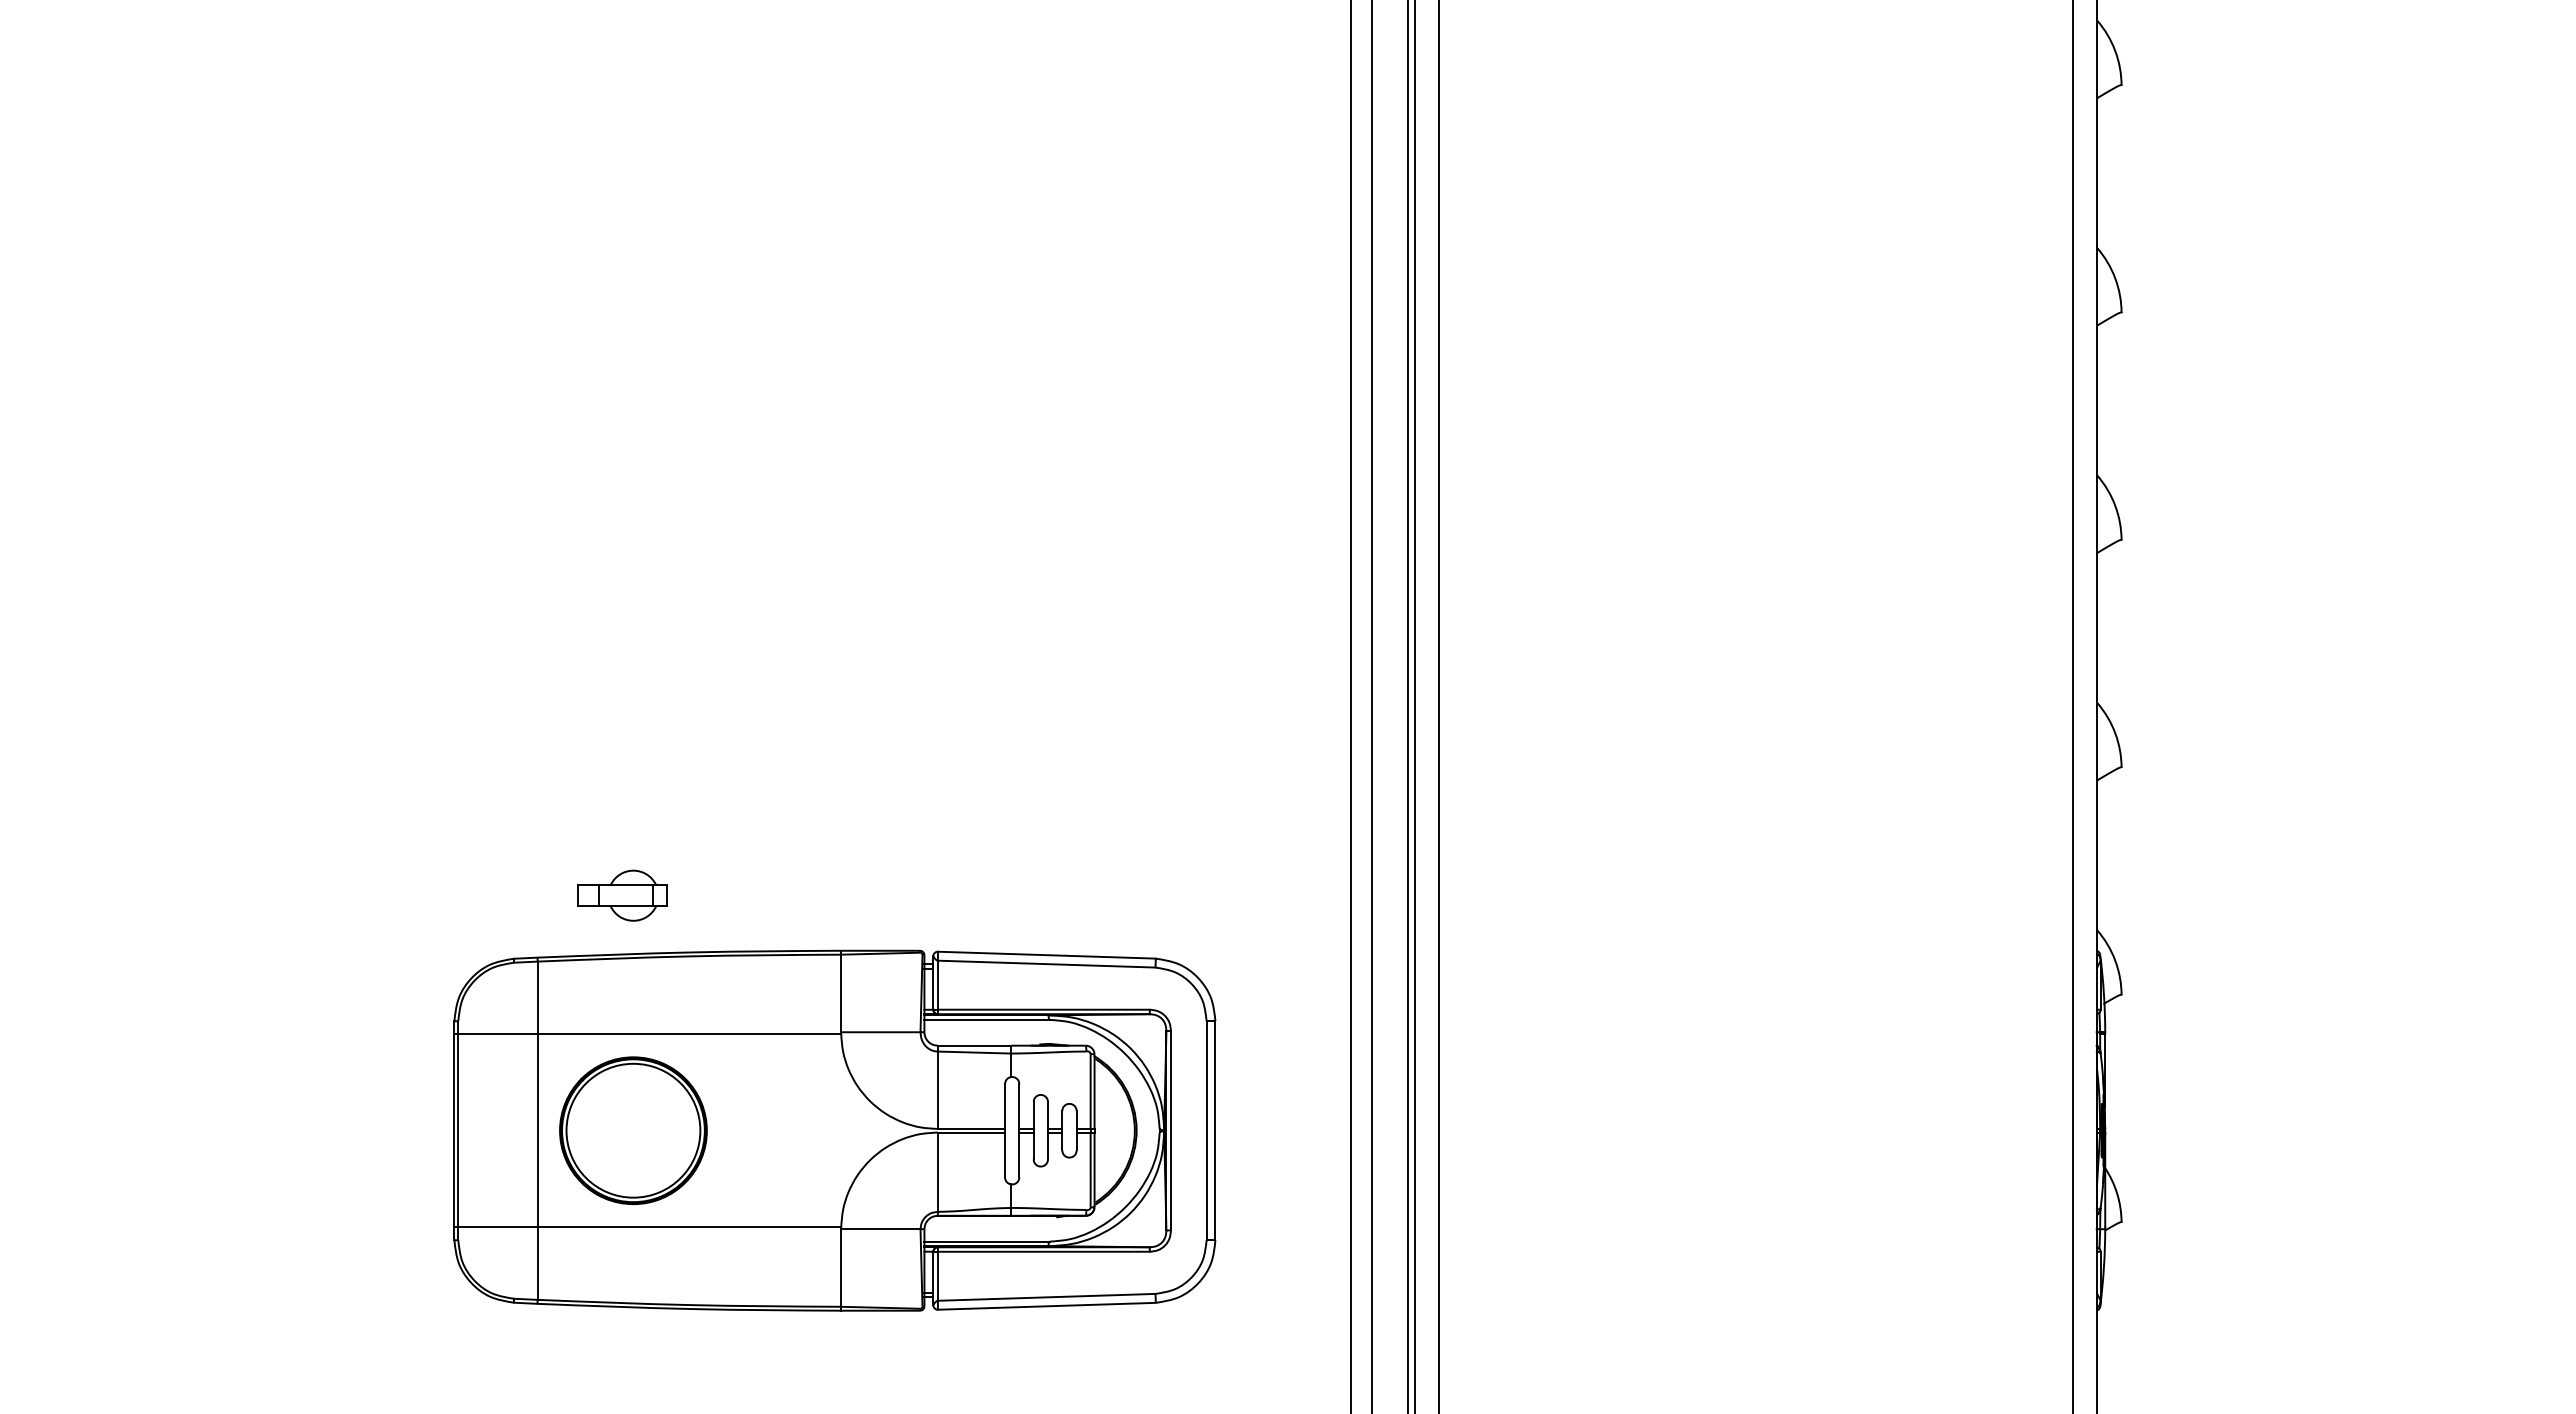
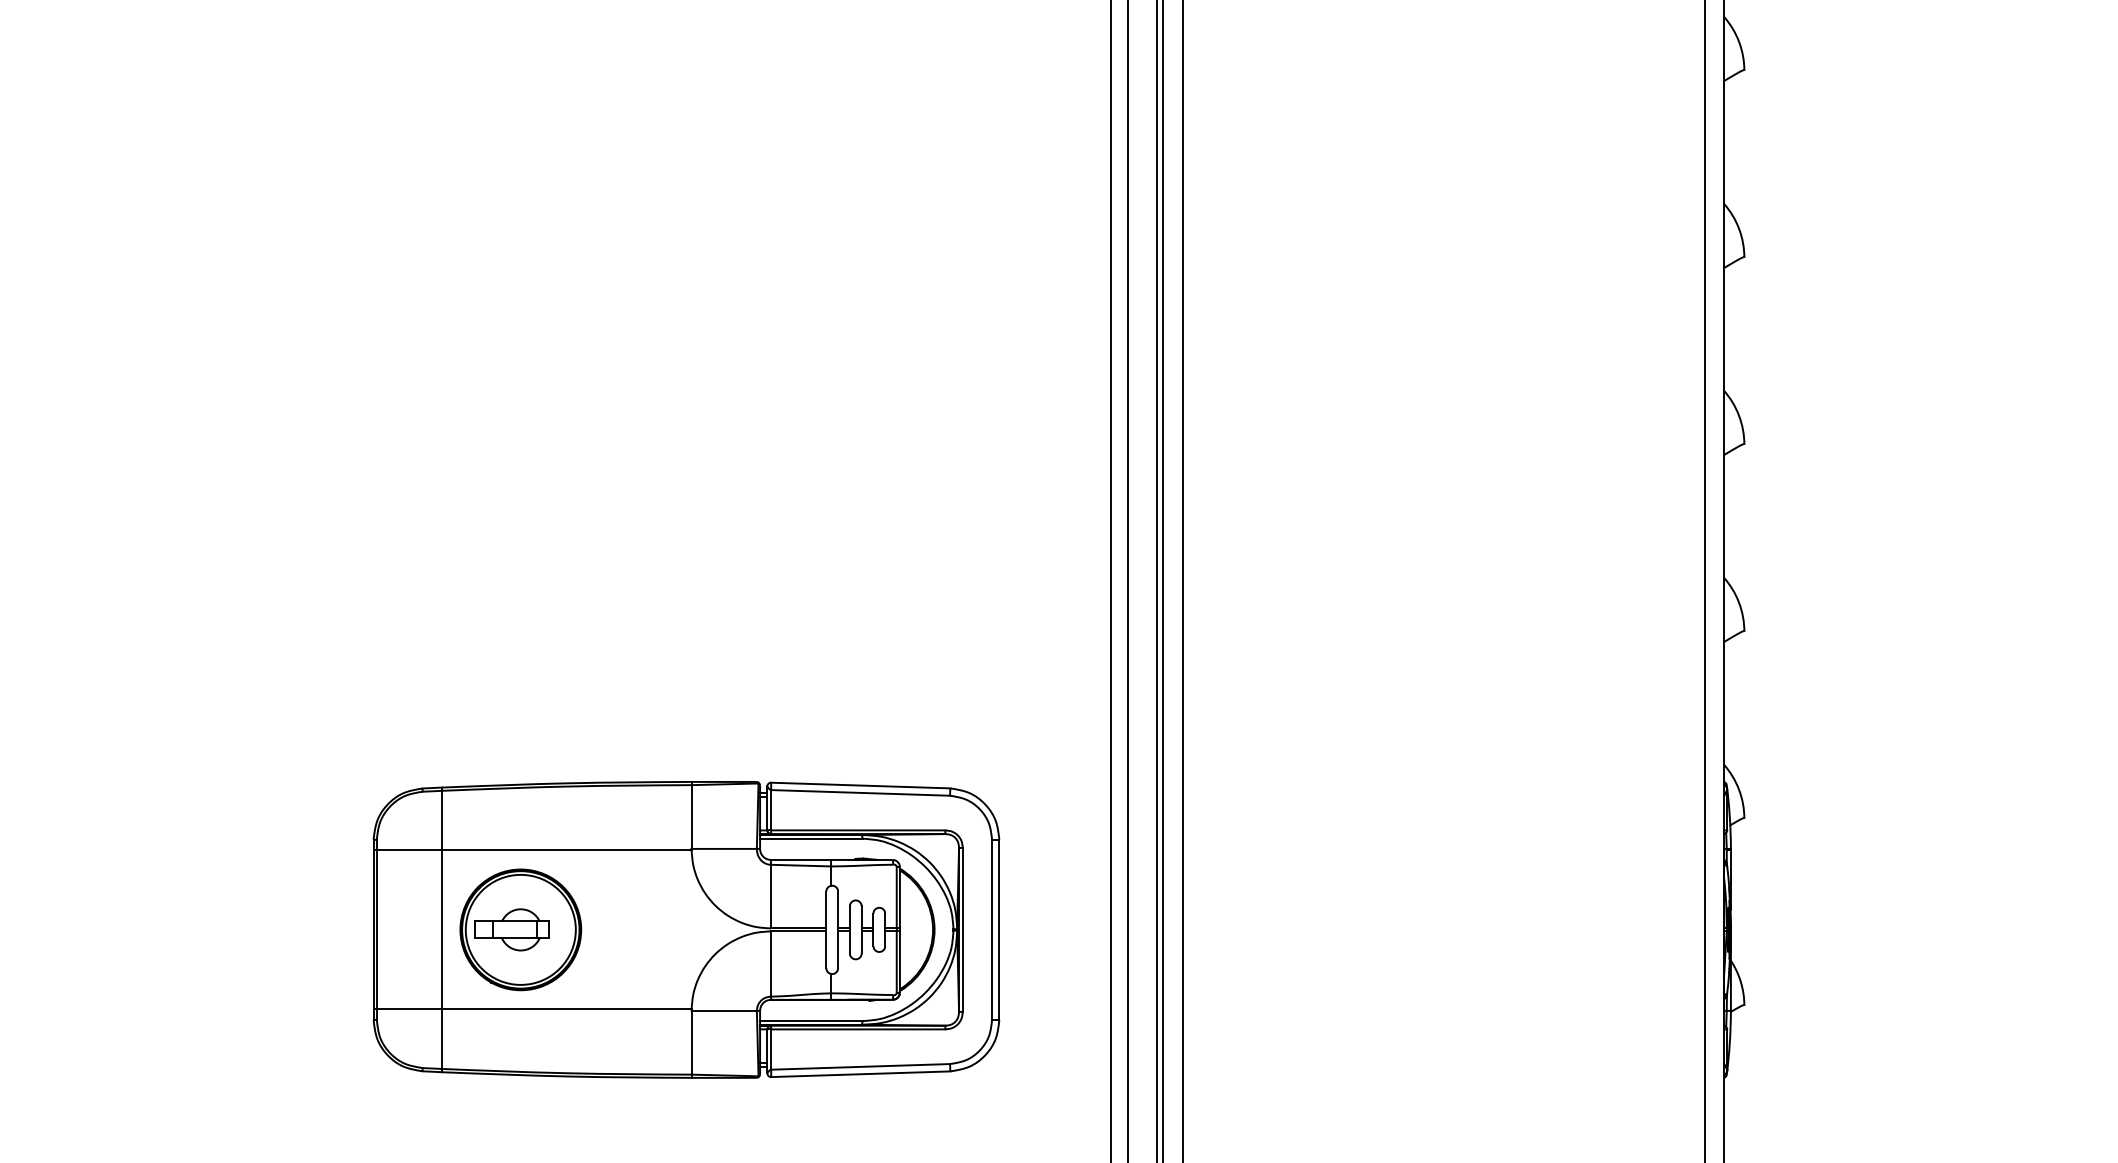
part: (622, 895) -> (511, 929), moved

